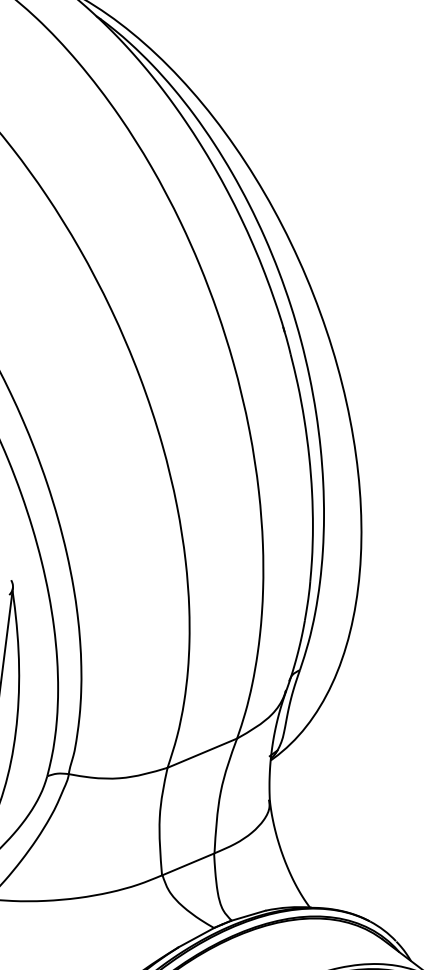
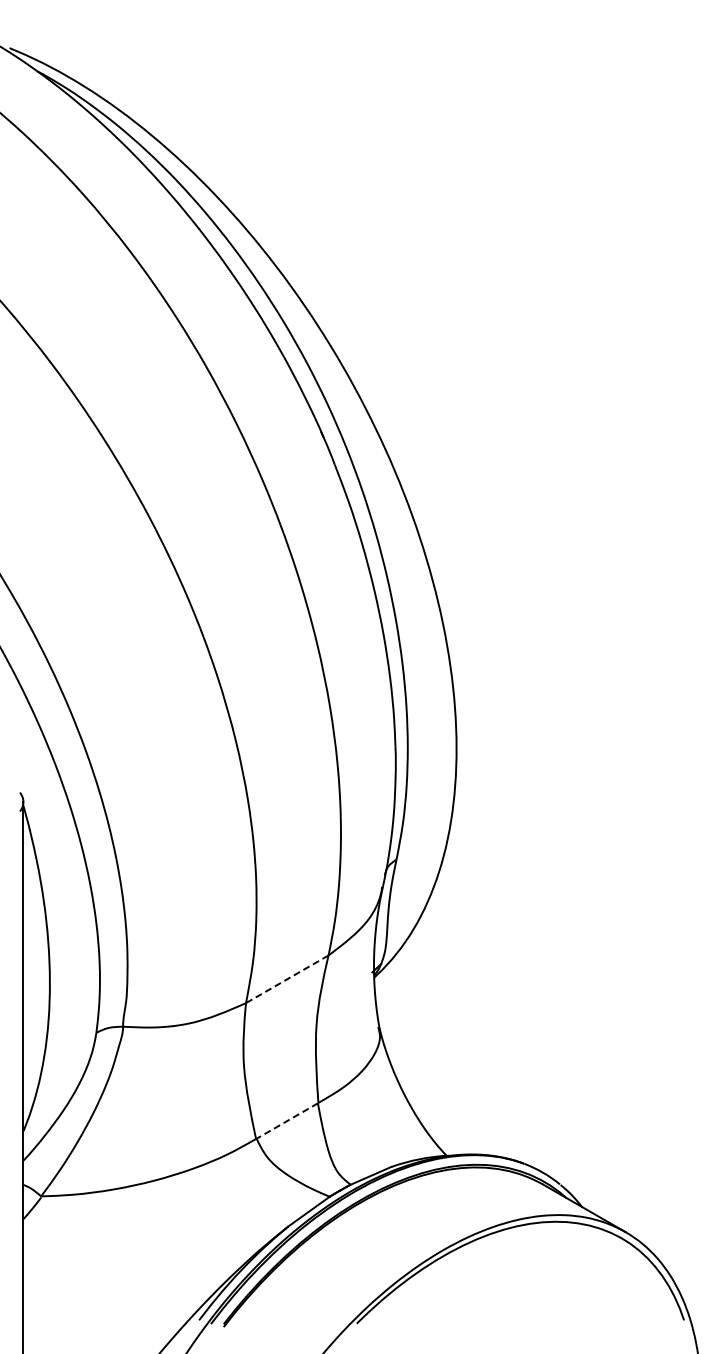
line: (202, 753) -> (287, 979), solid -> dashed
line: (188, 864) -> (287, 1121), solid -> dashed

